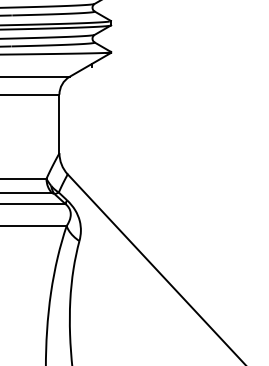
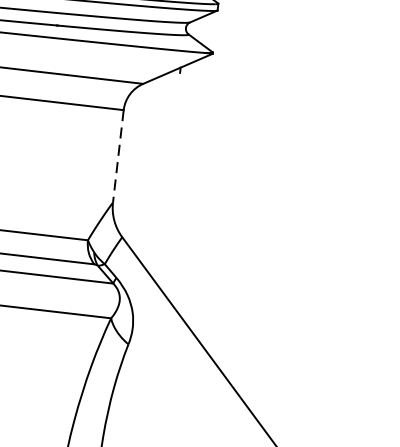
line: (59, 124) -> (118, 157), solid -> dashed

